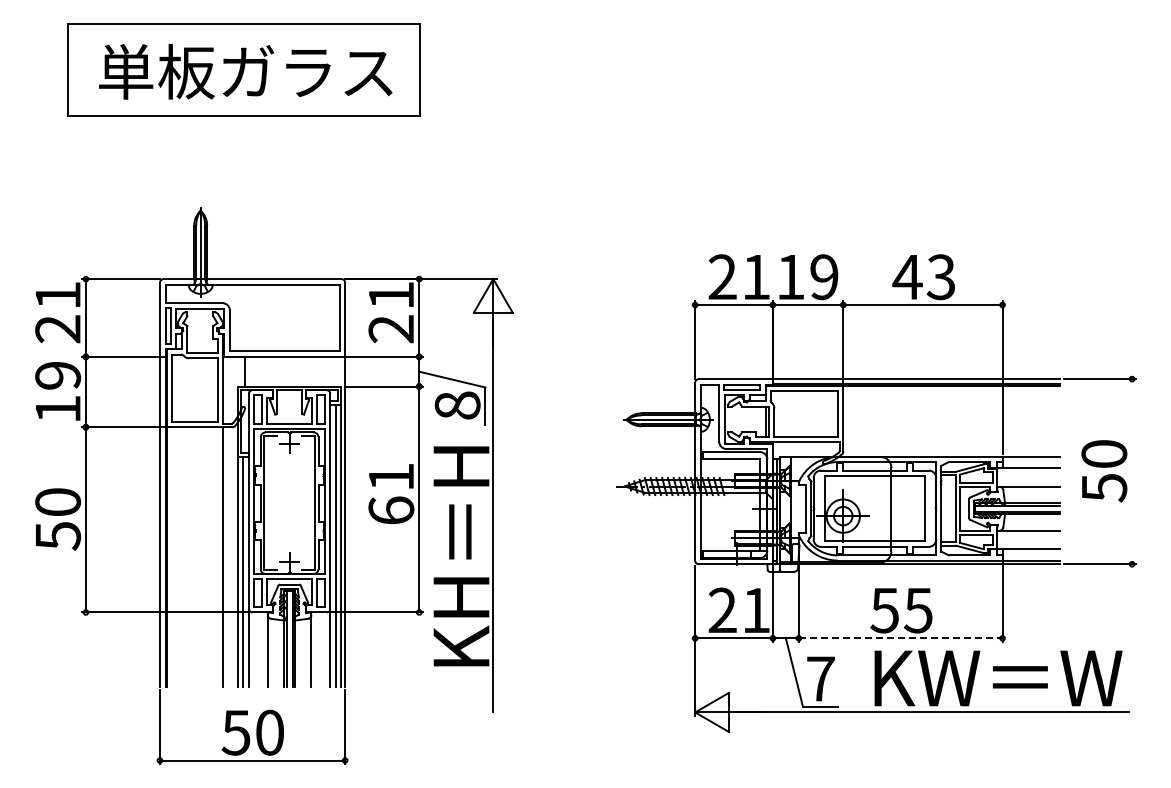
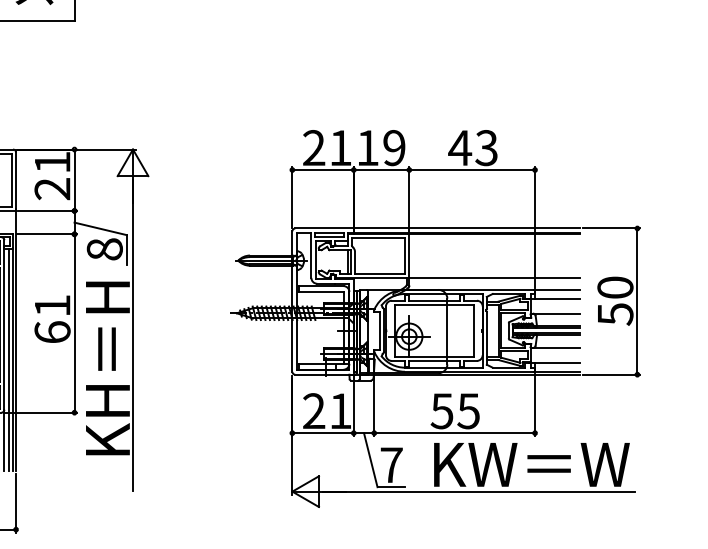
line: (951, 442) -> (494, 278), added
line: (1132, 471) -> (637, 301), added
line: (900, 638) -> (454, 433), dashed -> solid

